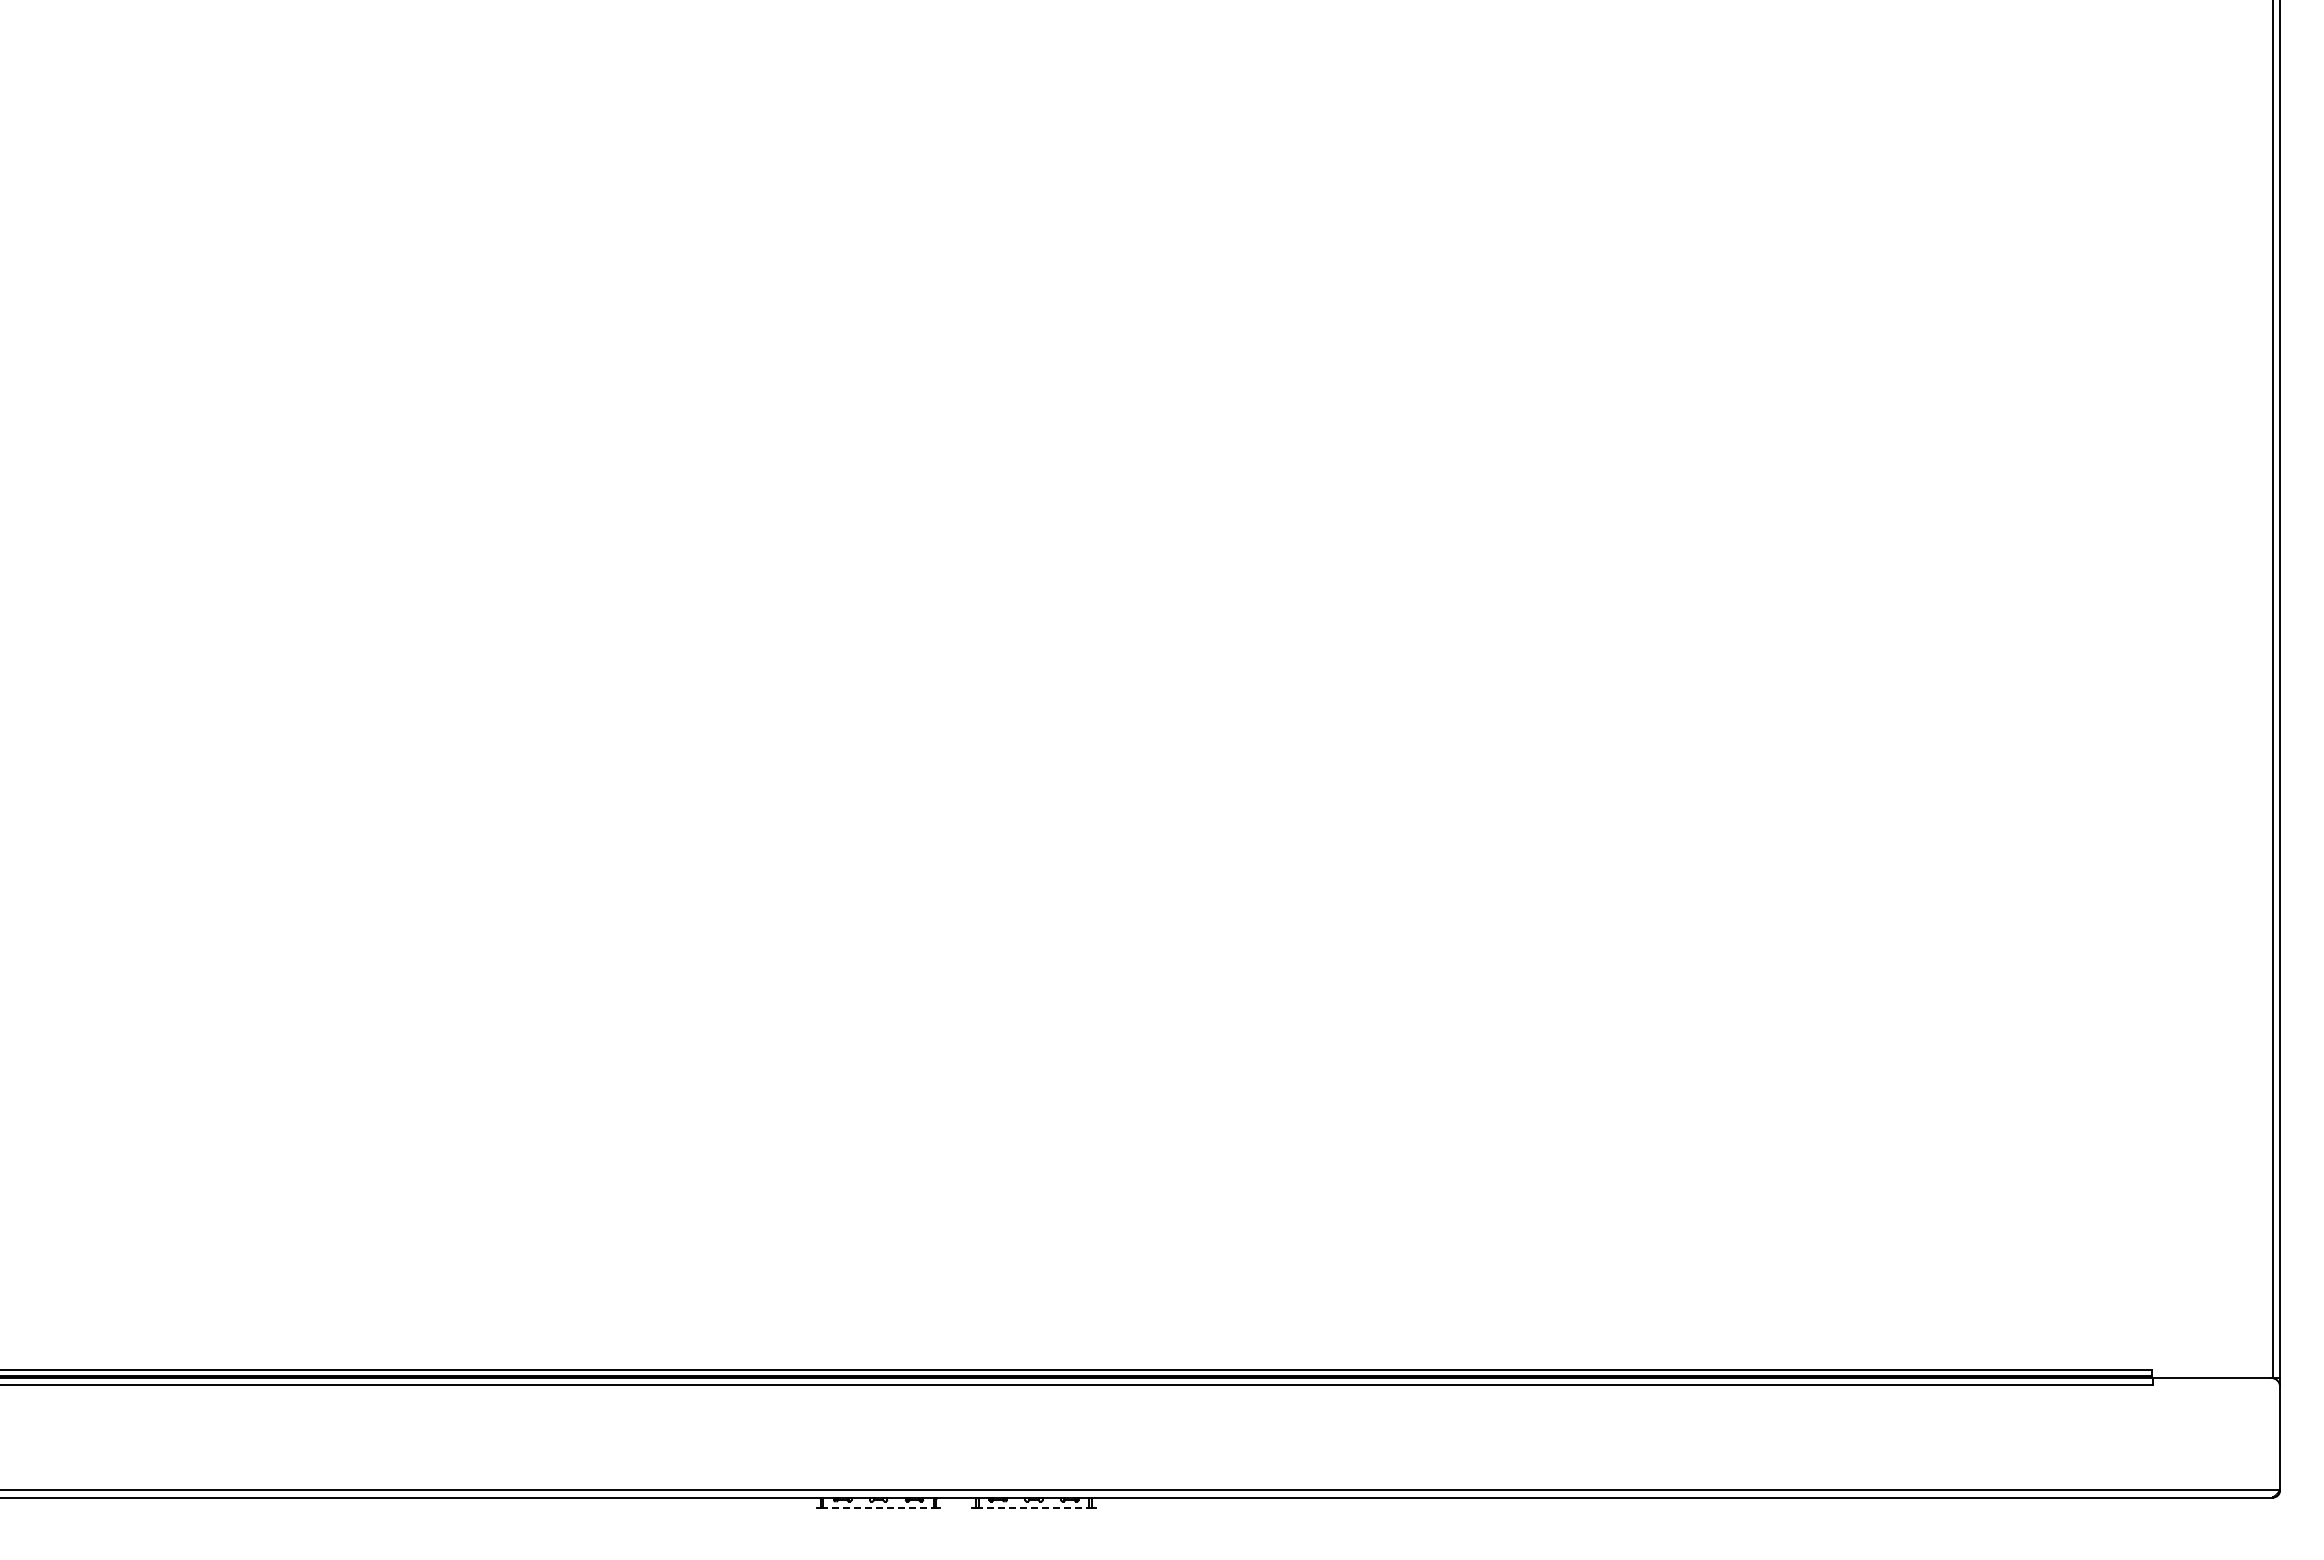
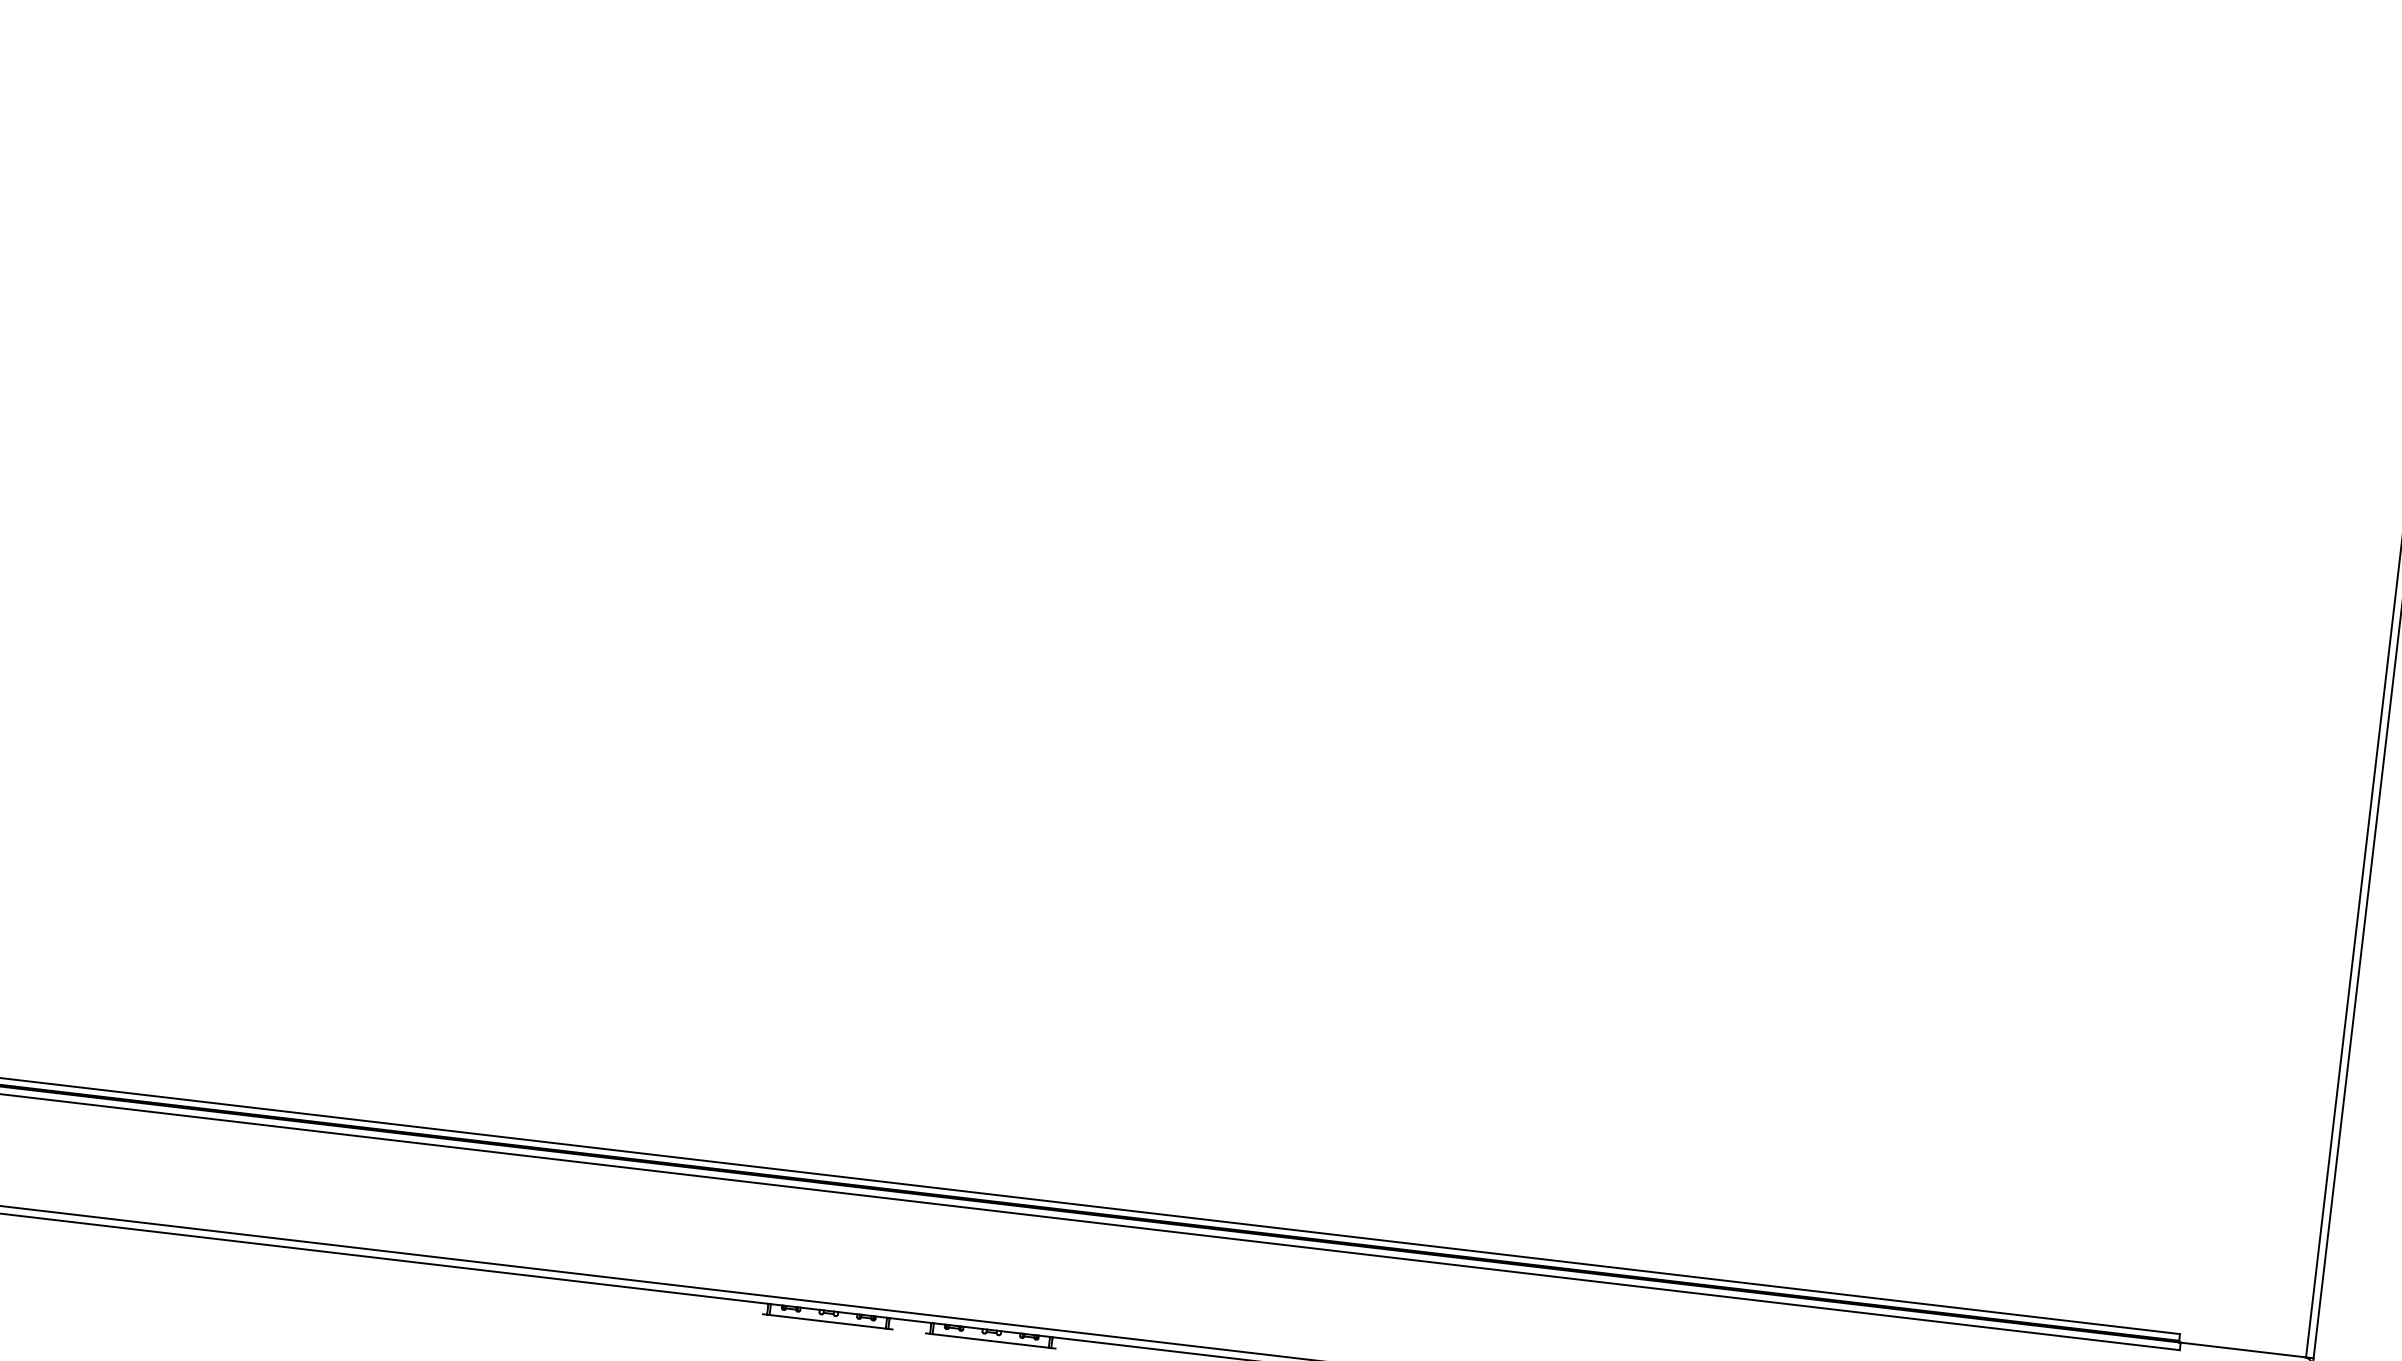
line: (878, 1507) -> (827, 1321), dashed -> solid
line: (1034, 1507) -> (991, 1340), dashed -> solid

